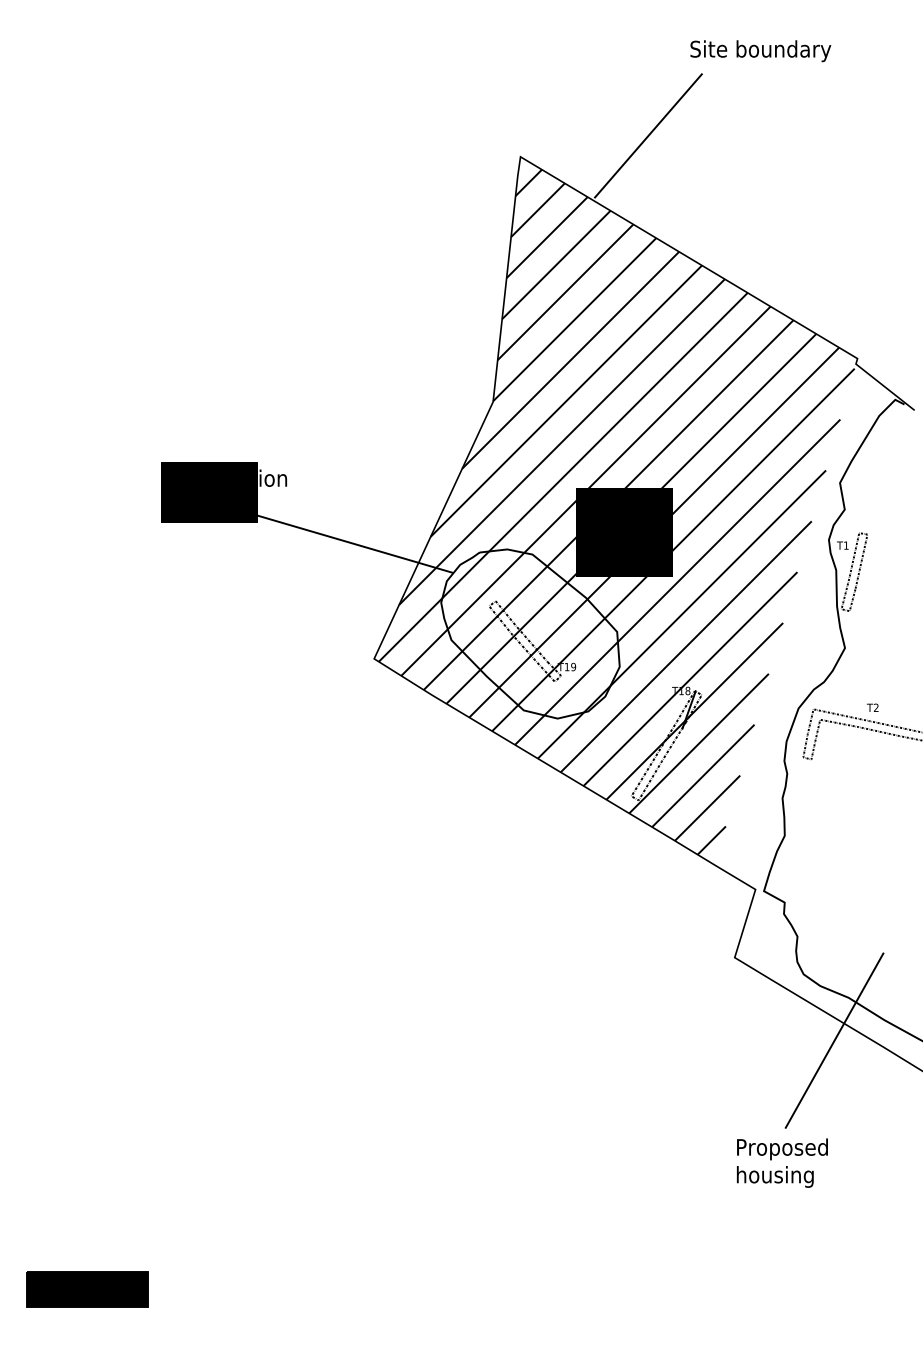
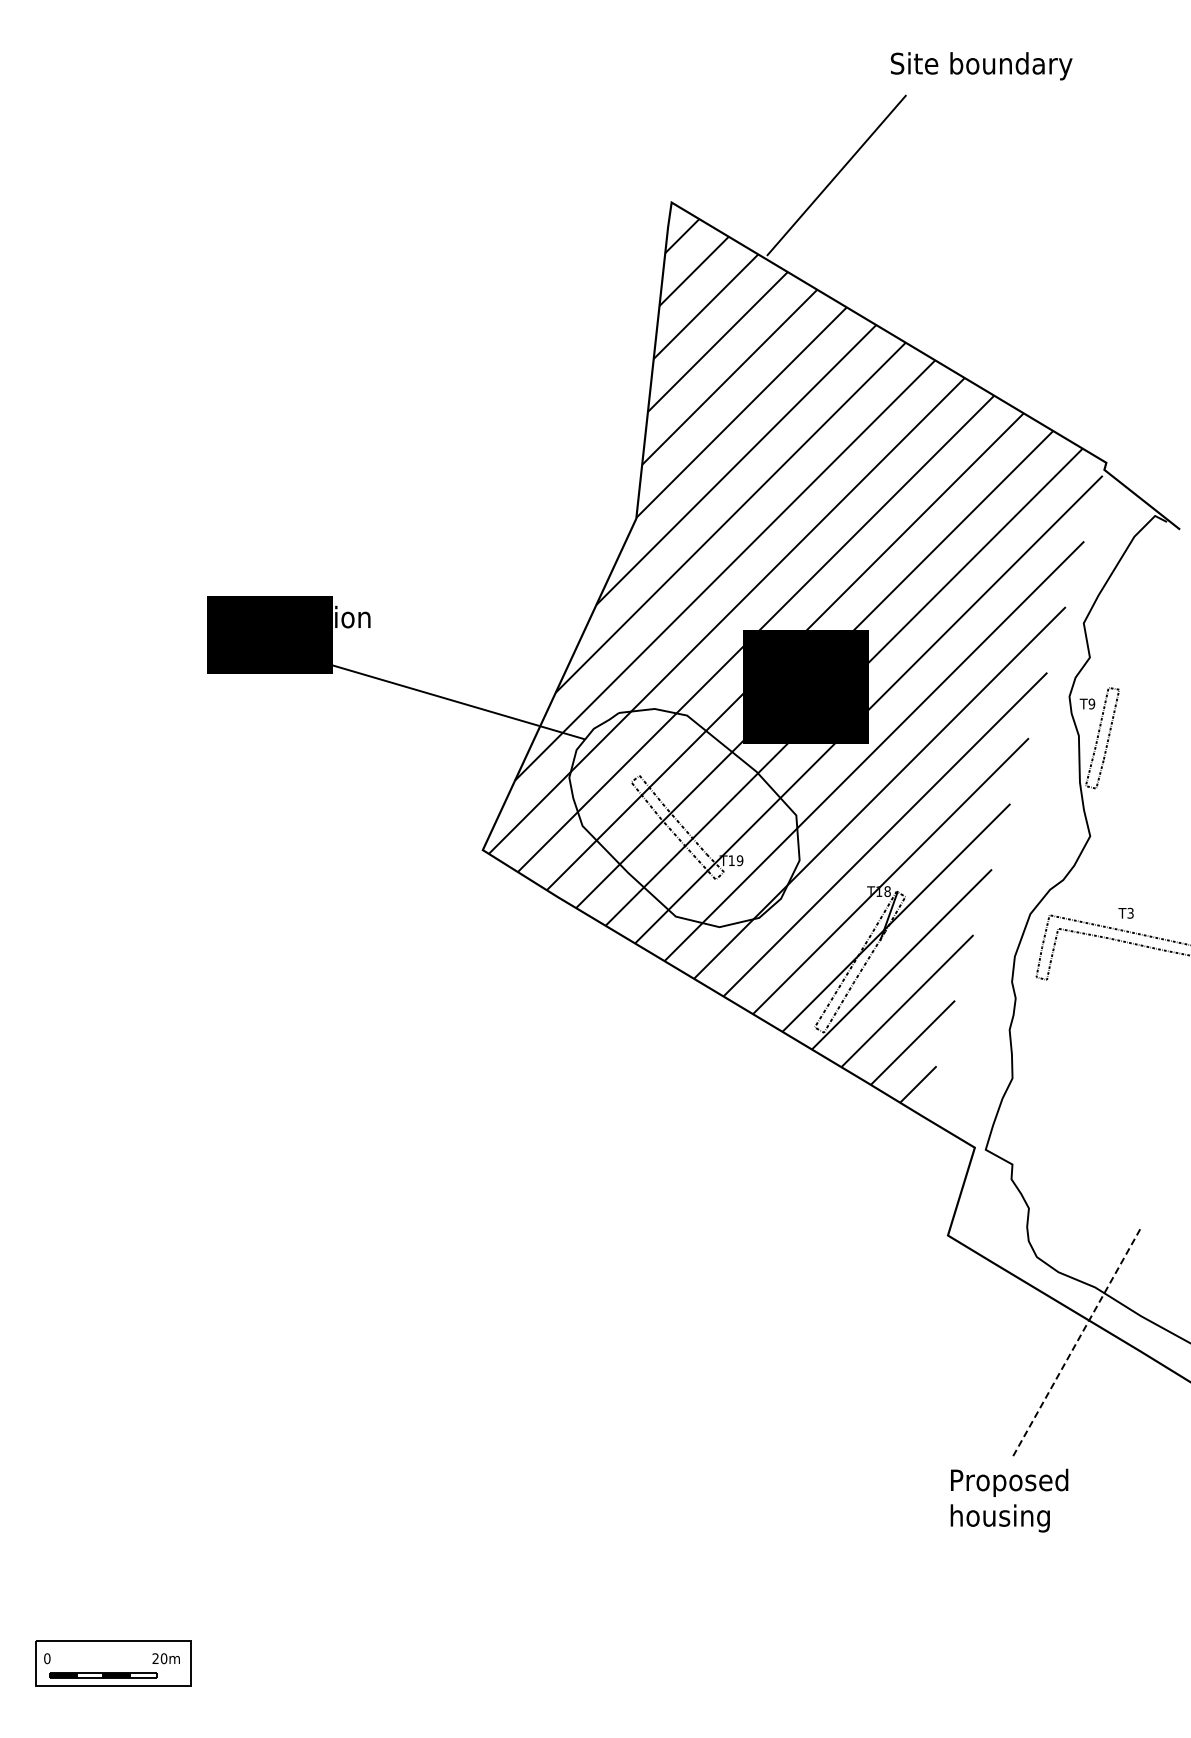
text: (845, 545) -> (1091, 703), T1 -> T9
text: (876, 707) -> (1130, 913), T2 -> T3
line: (835, 1040) -> (1077, 1342), solid -> dashed
fill: (87, 1289) -> (112, 1663), removed

